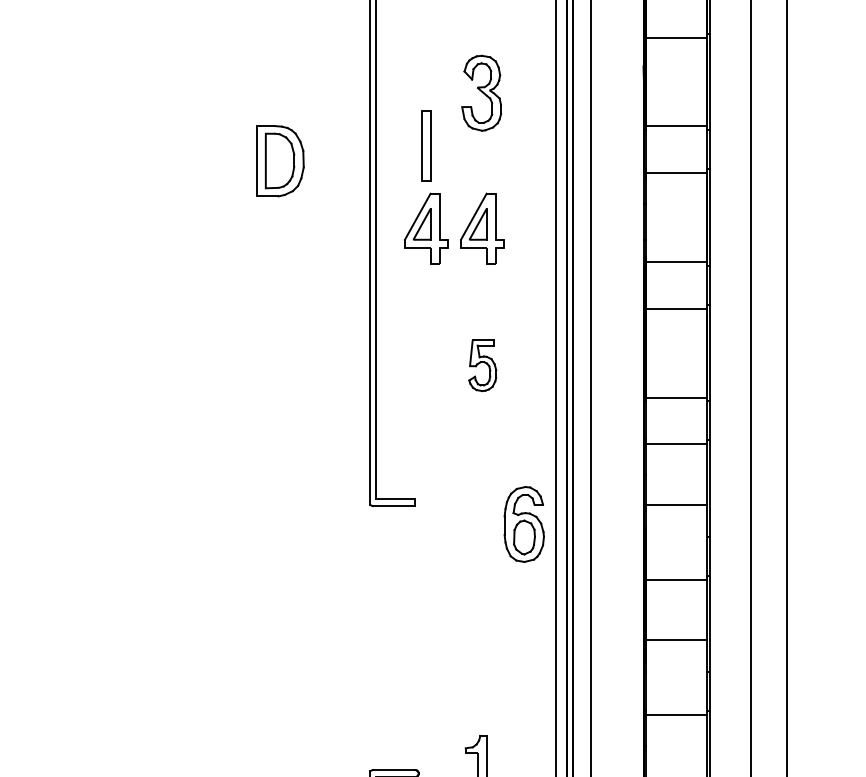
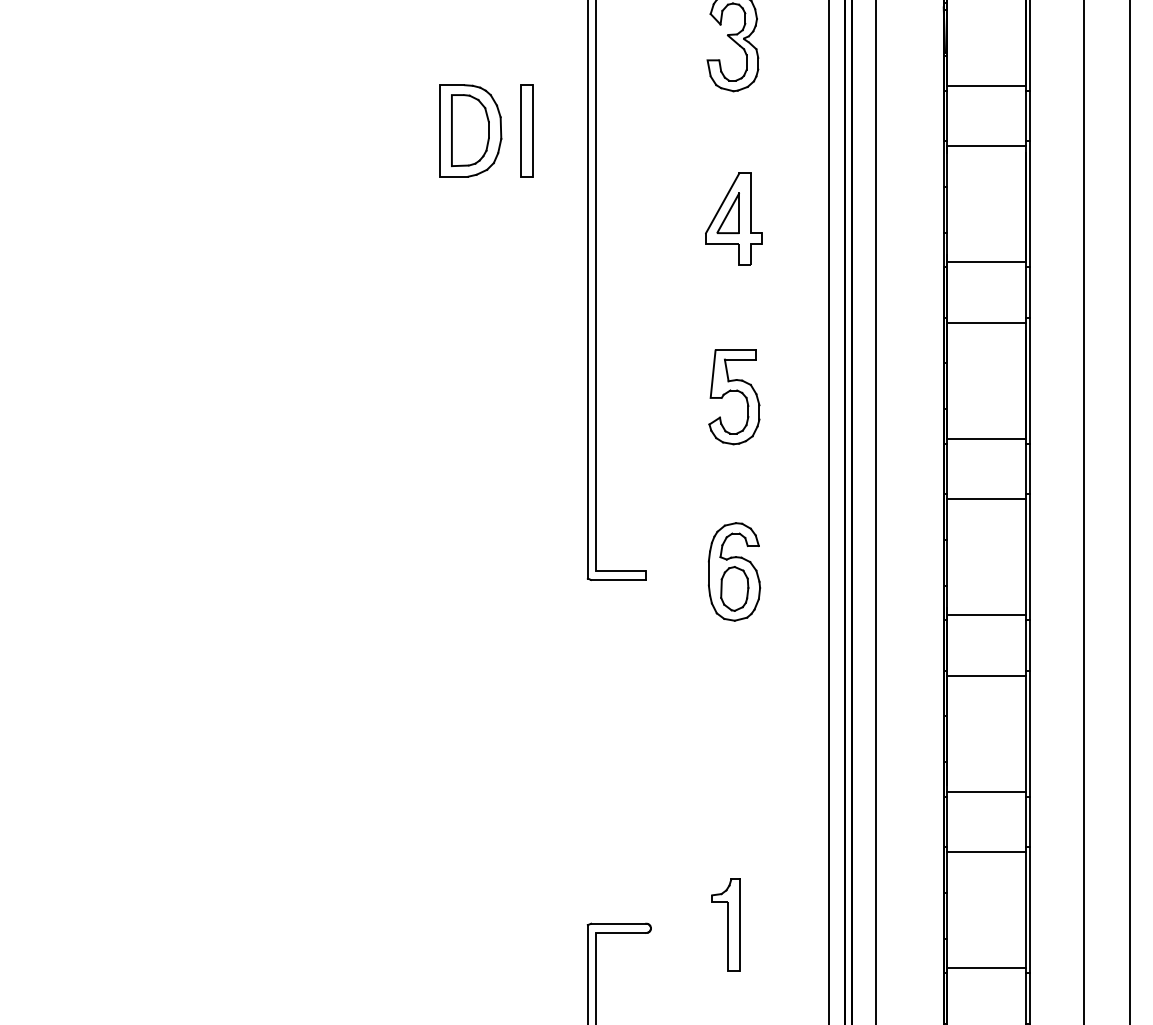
part: (426, 145) -> (526, 130), moved
part: (426, 228) -> (660, 218), removed
part: (482, 365) -> (734, 397), size x1.43
line: (676, 504) -> (986, 615), moved
part: (524, 524) -> (734, 571), moved
line: (676, 640) -> (986, 791), moved

